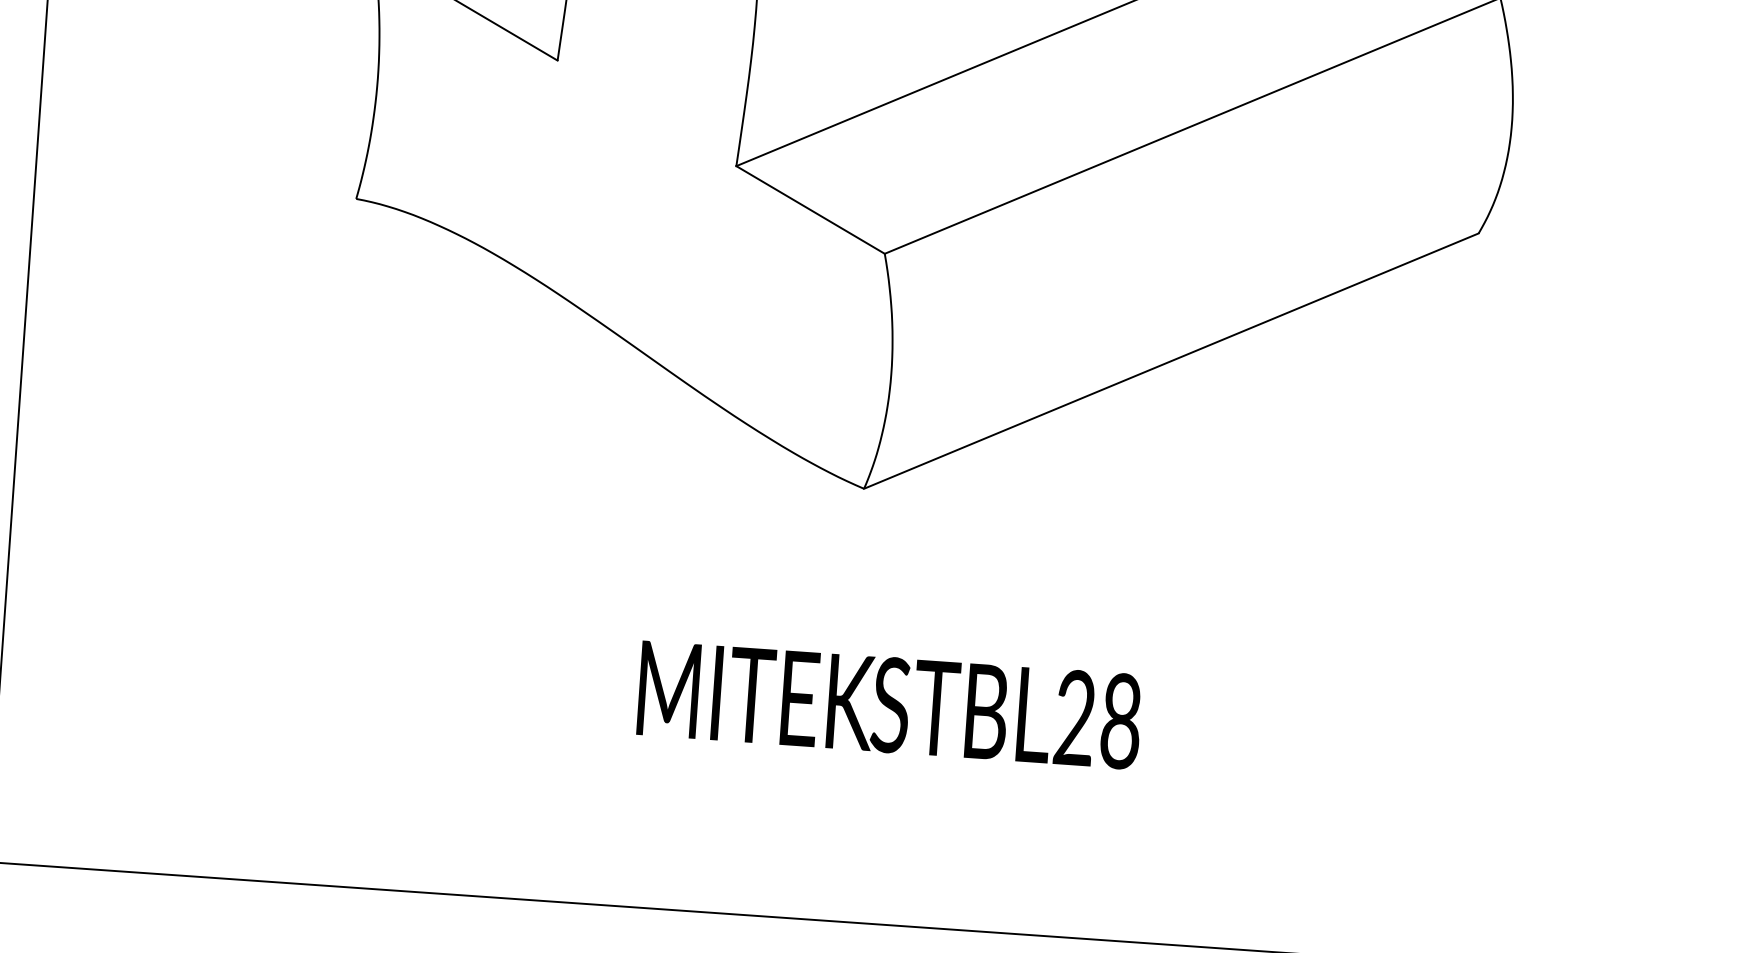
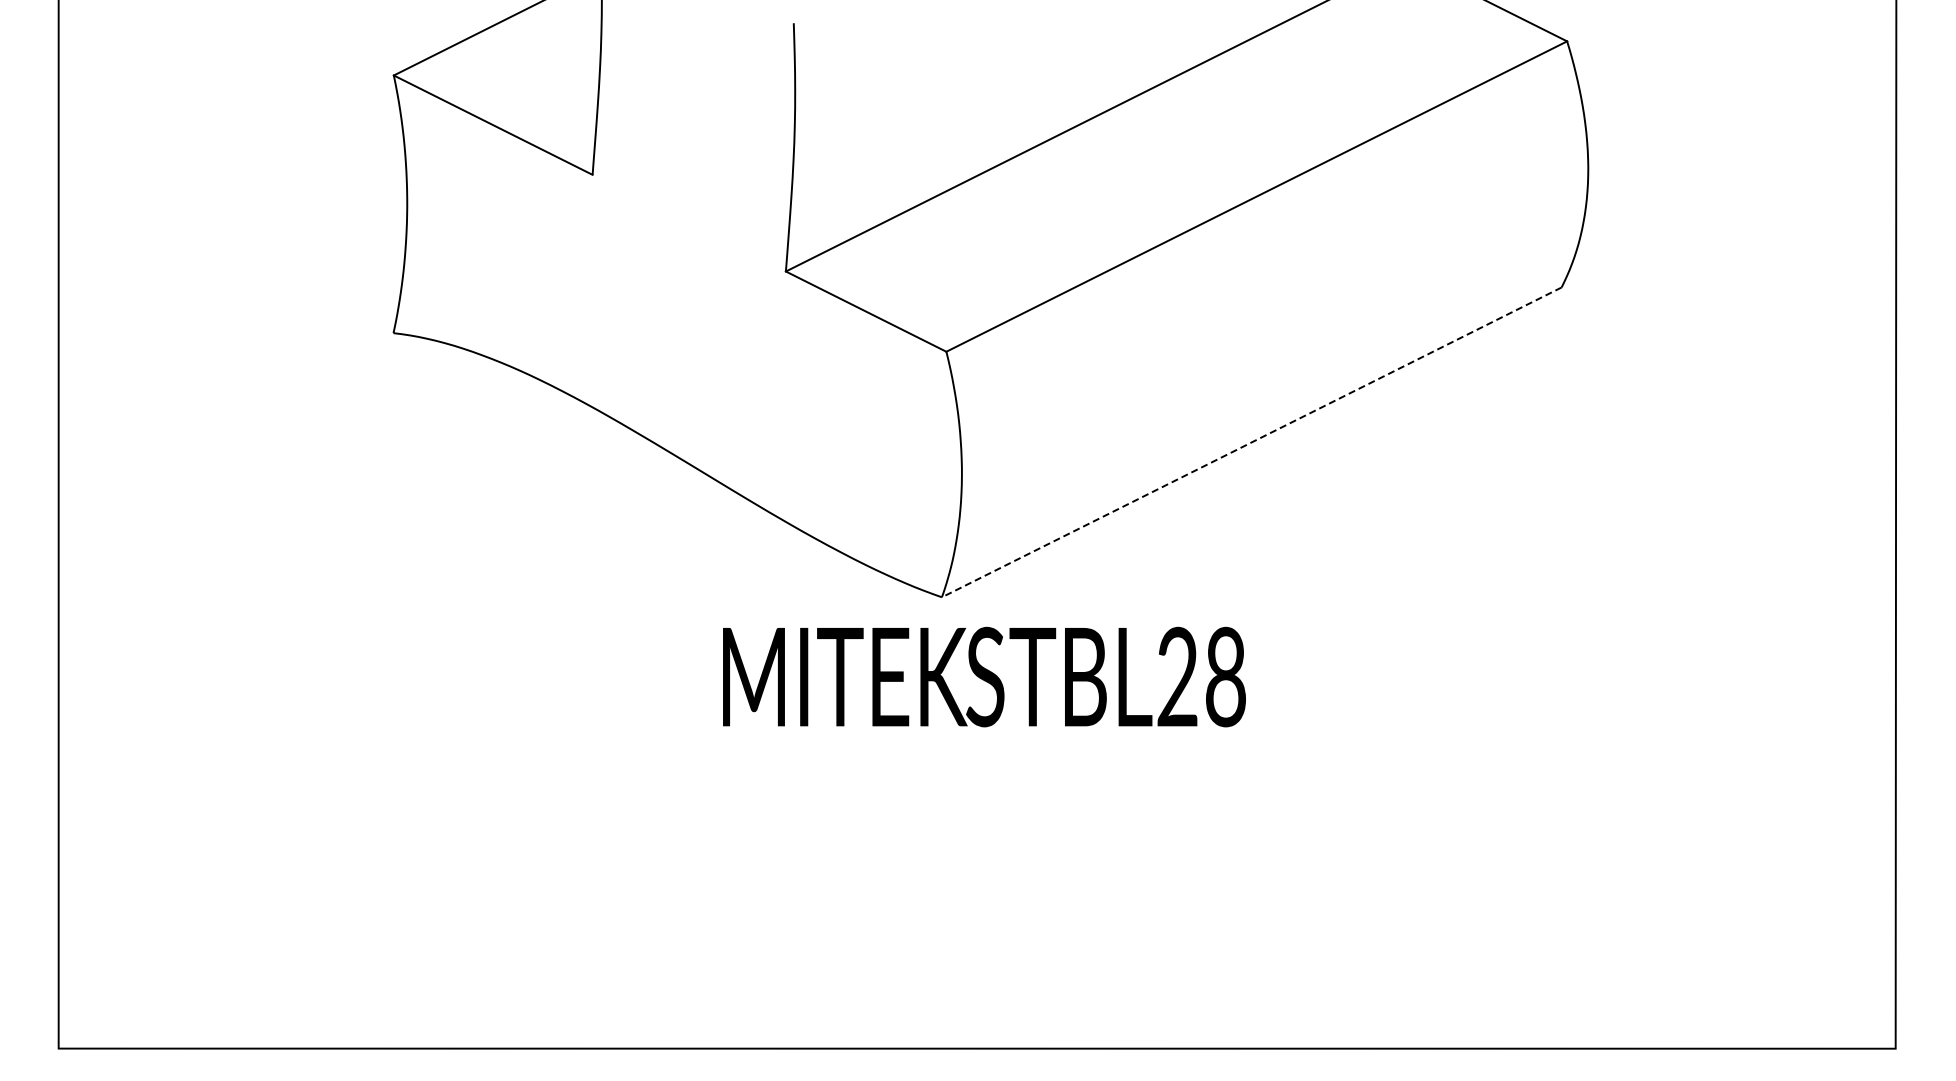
line: (1171, 361) -> (1251, 442), solid -> dashed
text: (889, 704) -> (984, 676), moved

